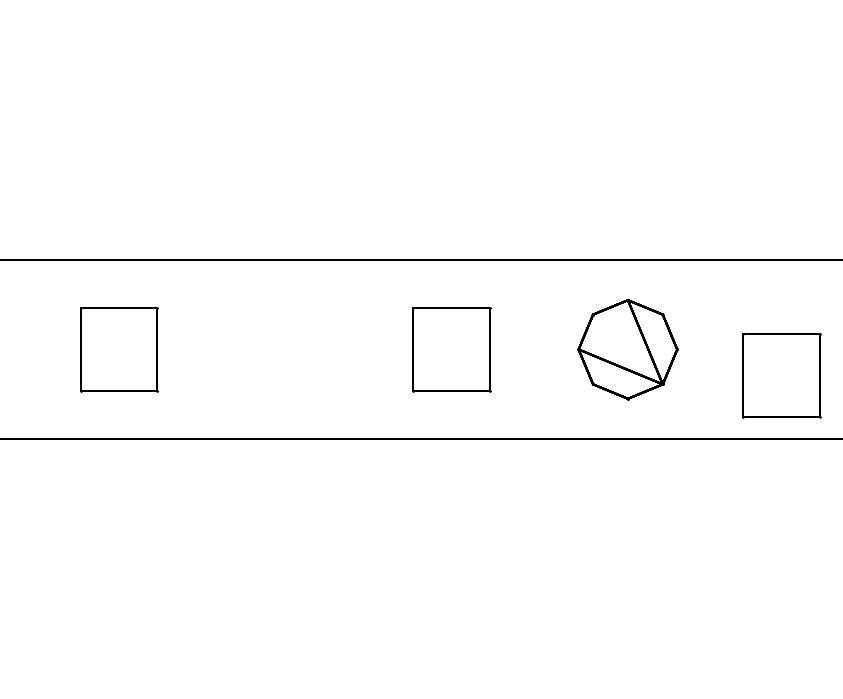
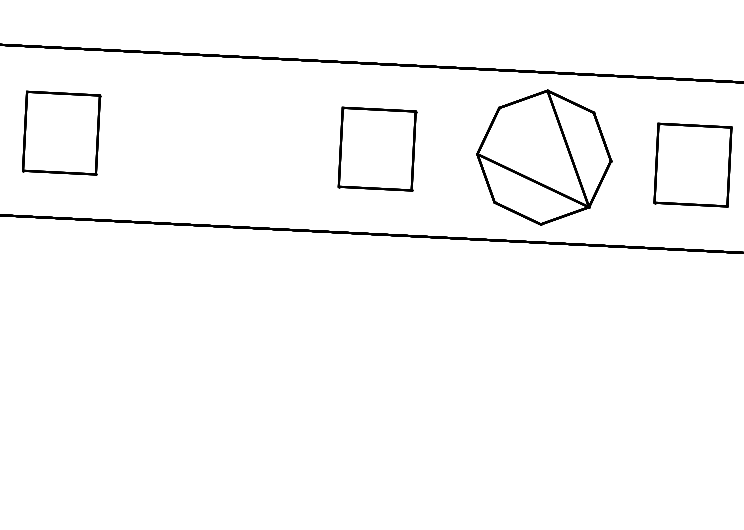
part: (627, 349) -> (543, 157), size x1.43
part: (781, 375) -> (692, 165), moved

